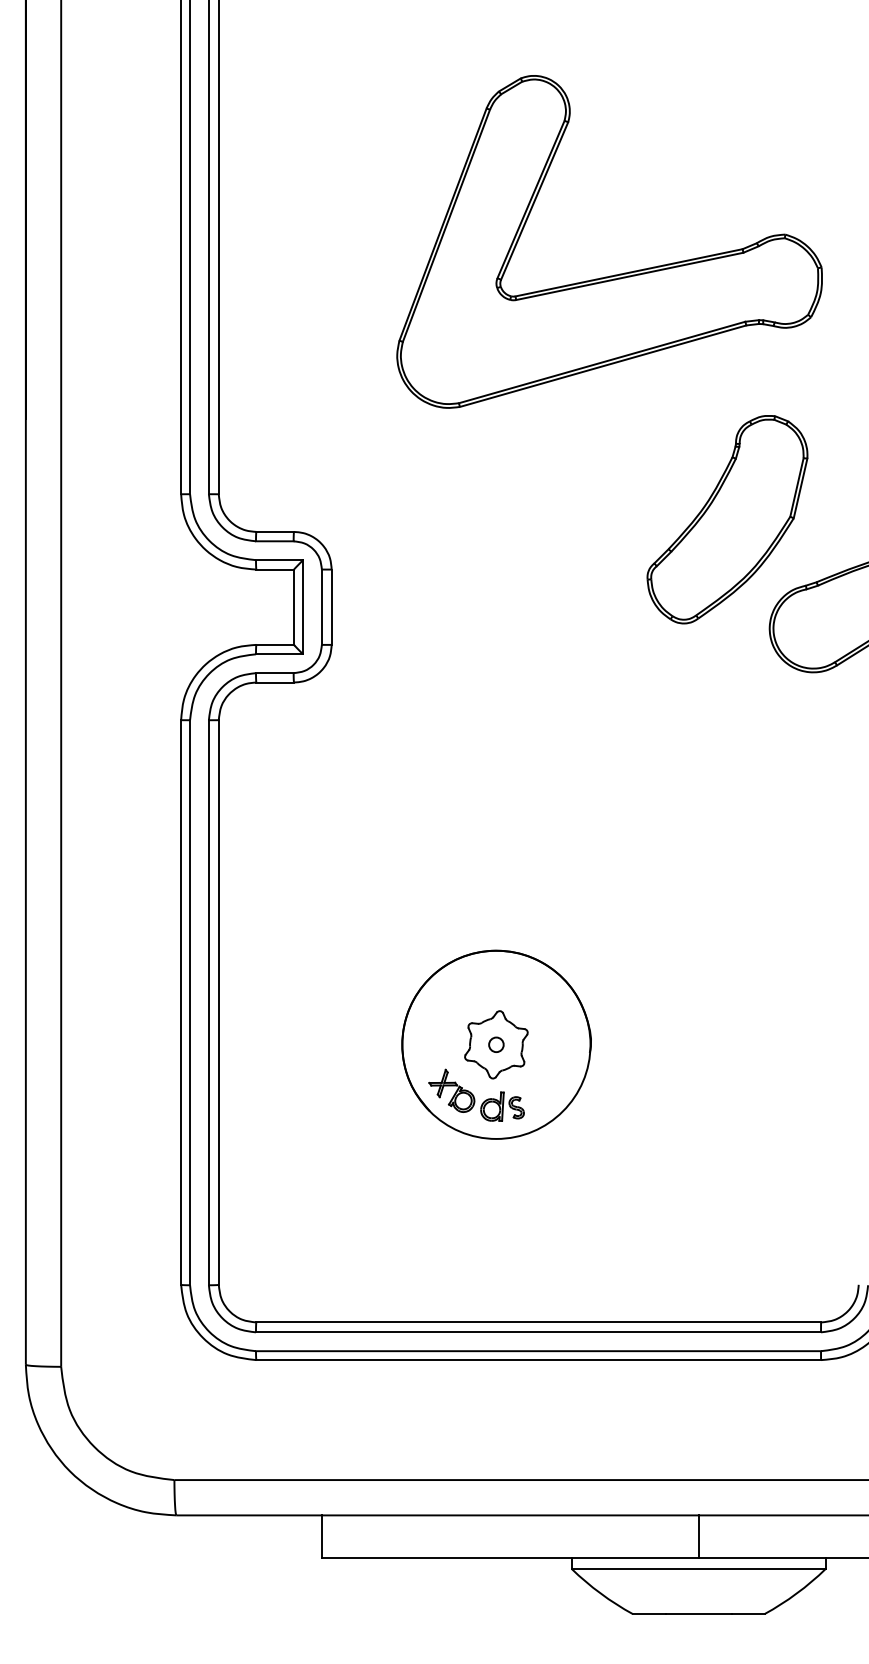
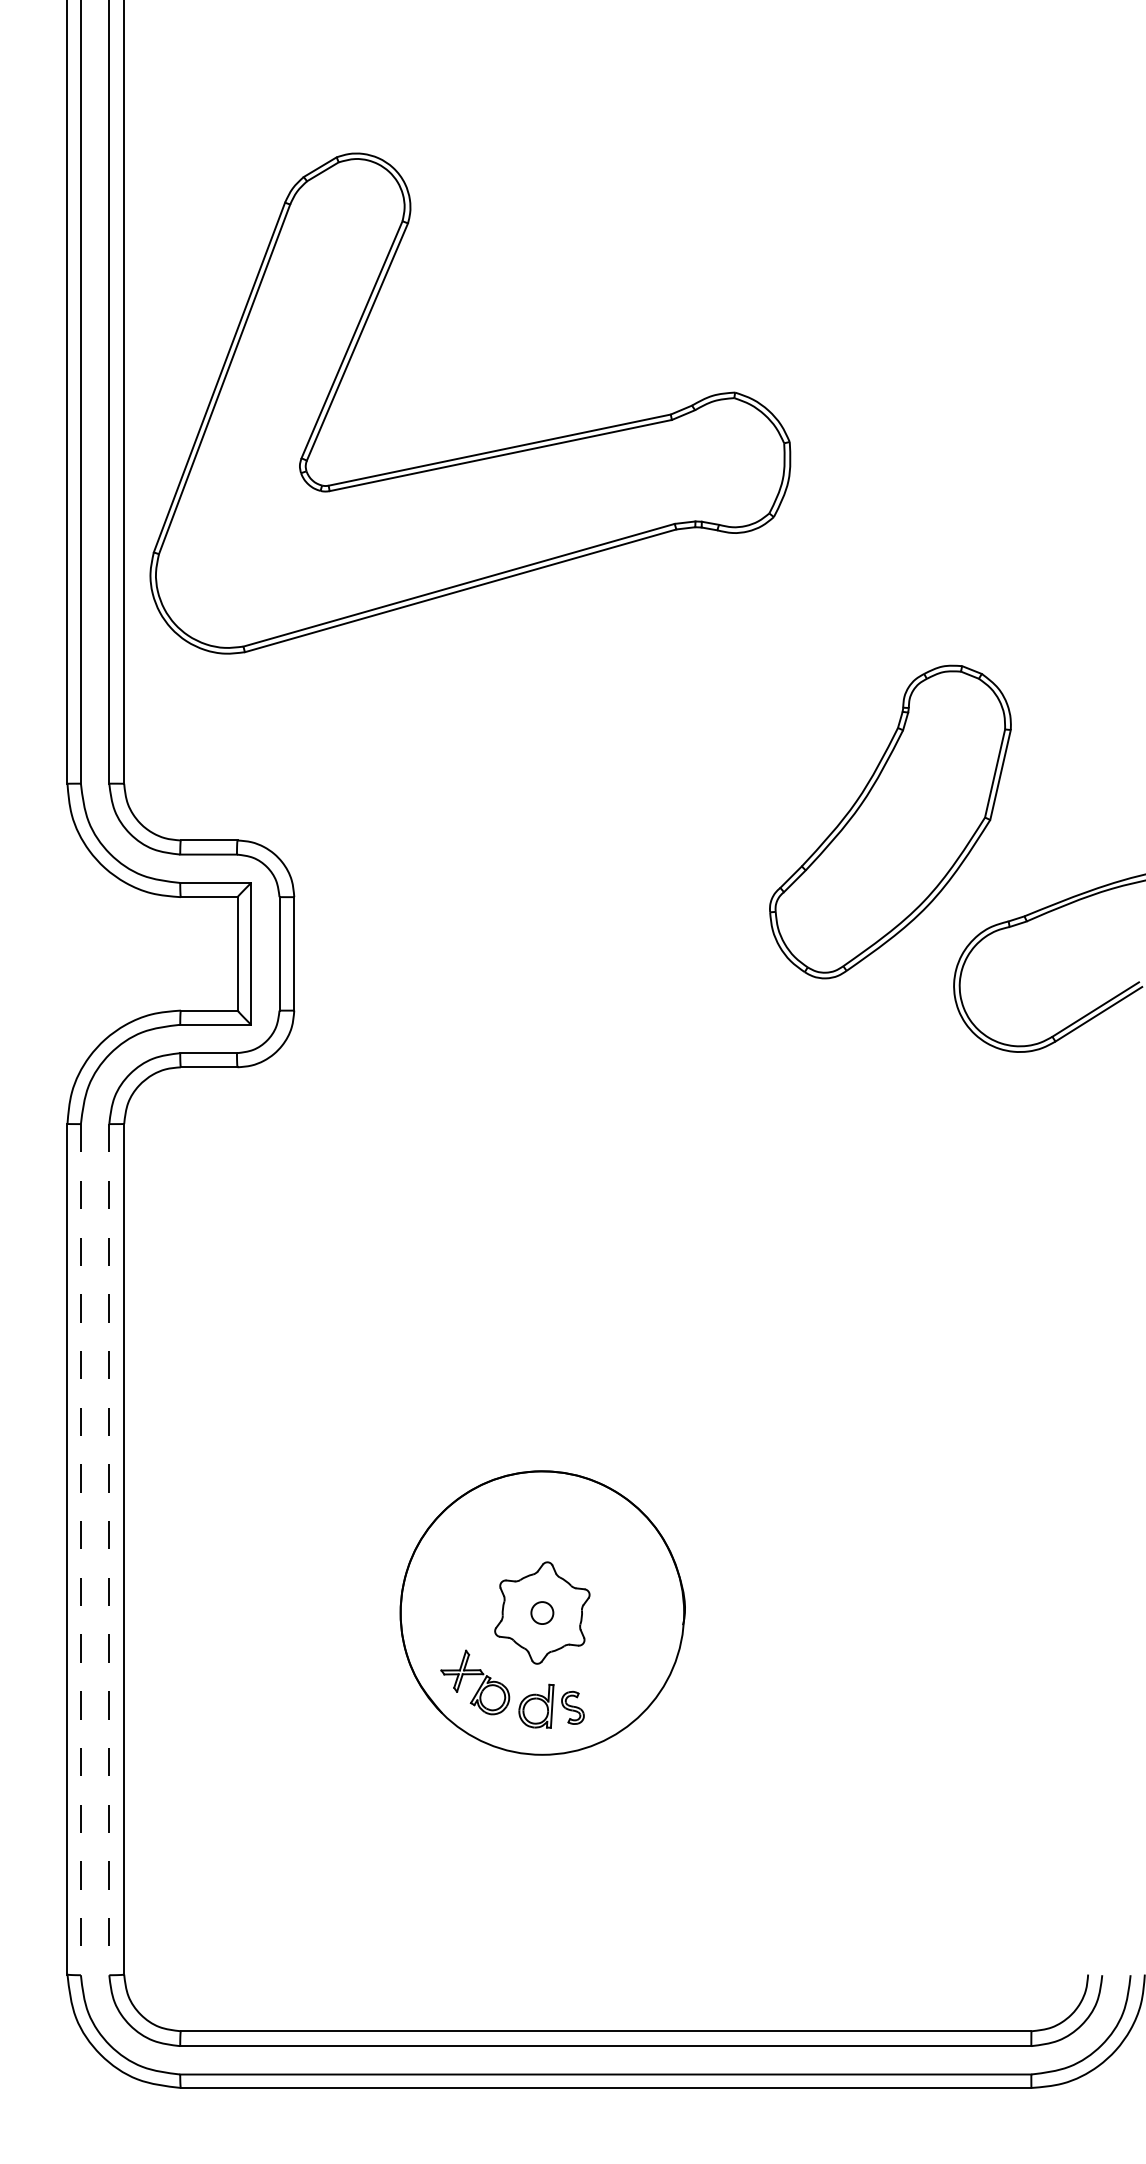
part: (614, 274) -> (477, 452), moved
line: (190, 1002) -> (81, 1549), solid -> dashed
line: (208, 1002) -> (108, 1549), solid -> dashed

